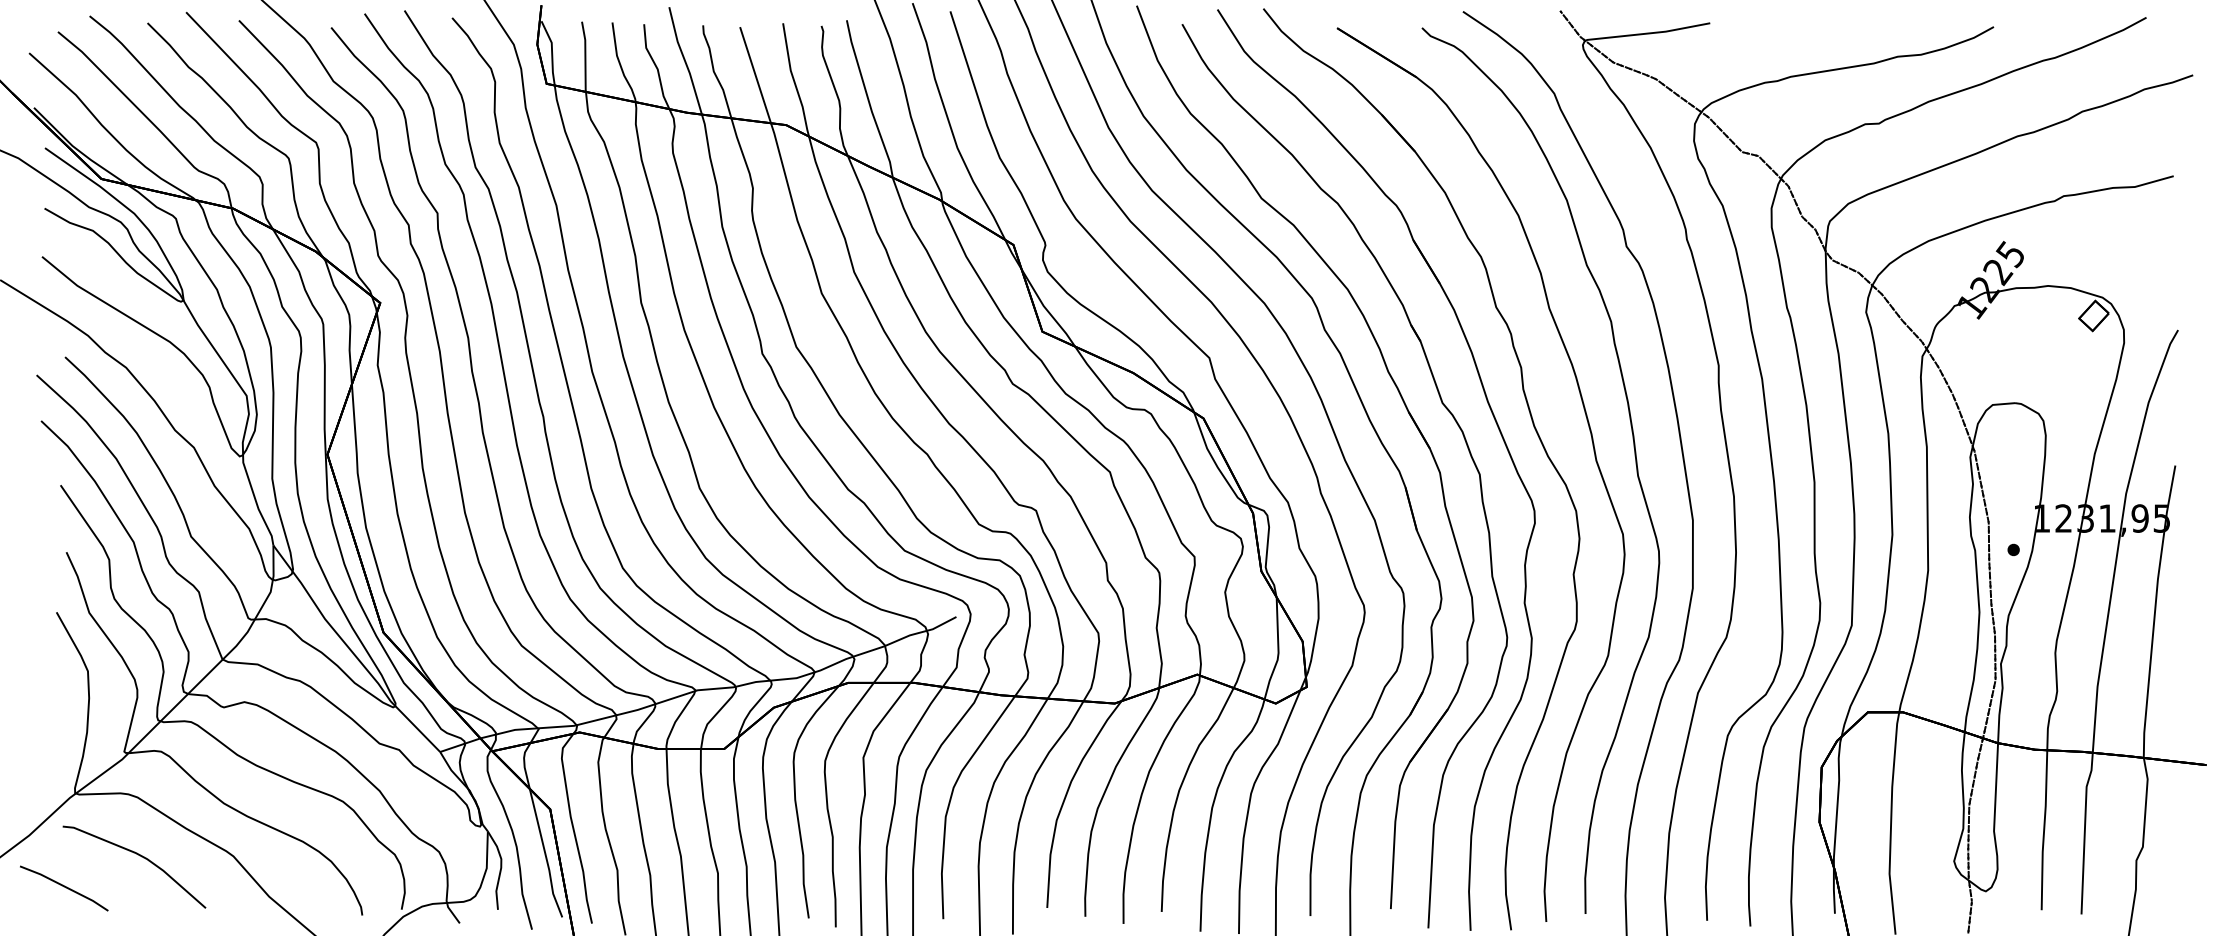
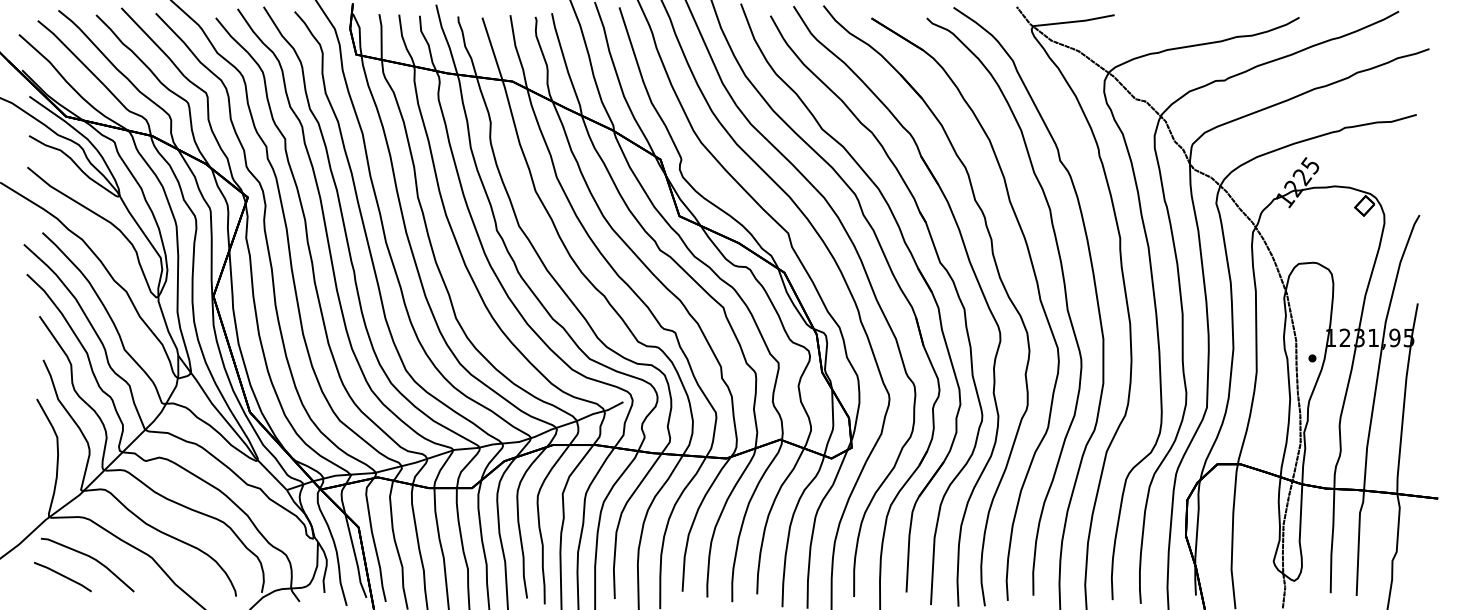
line: (63, 887) -> (62, 576), moved

